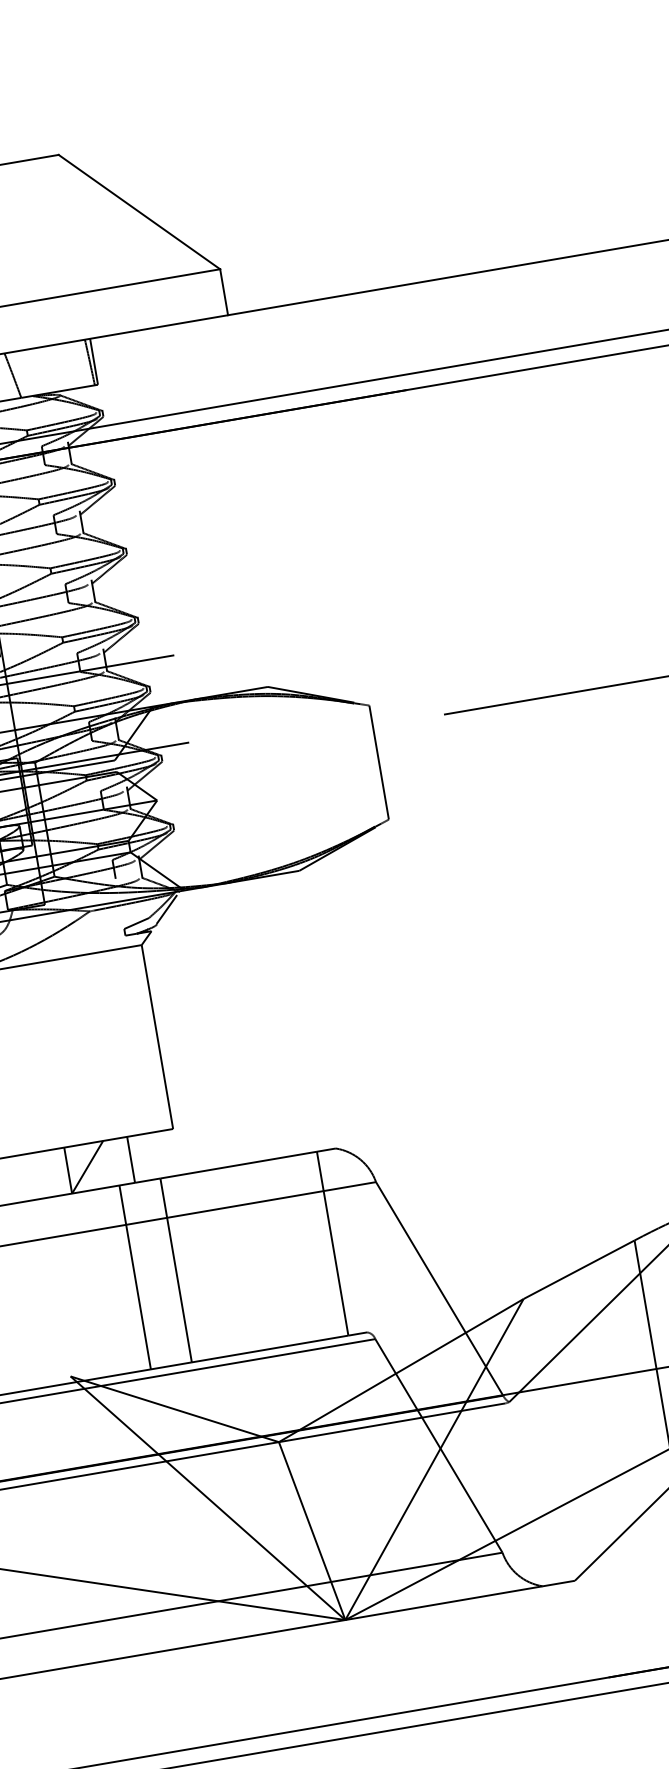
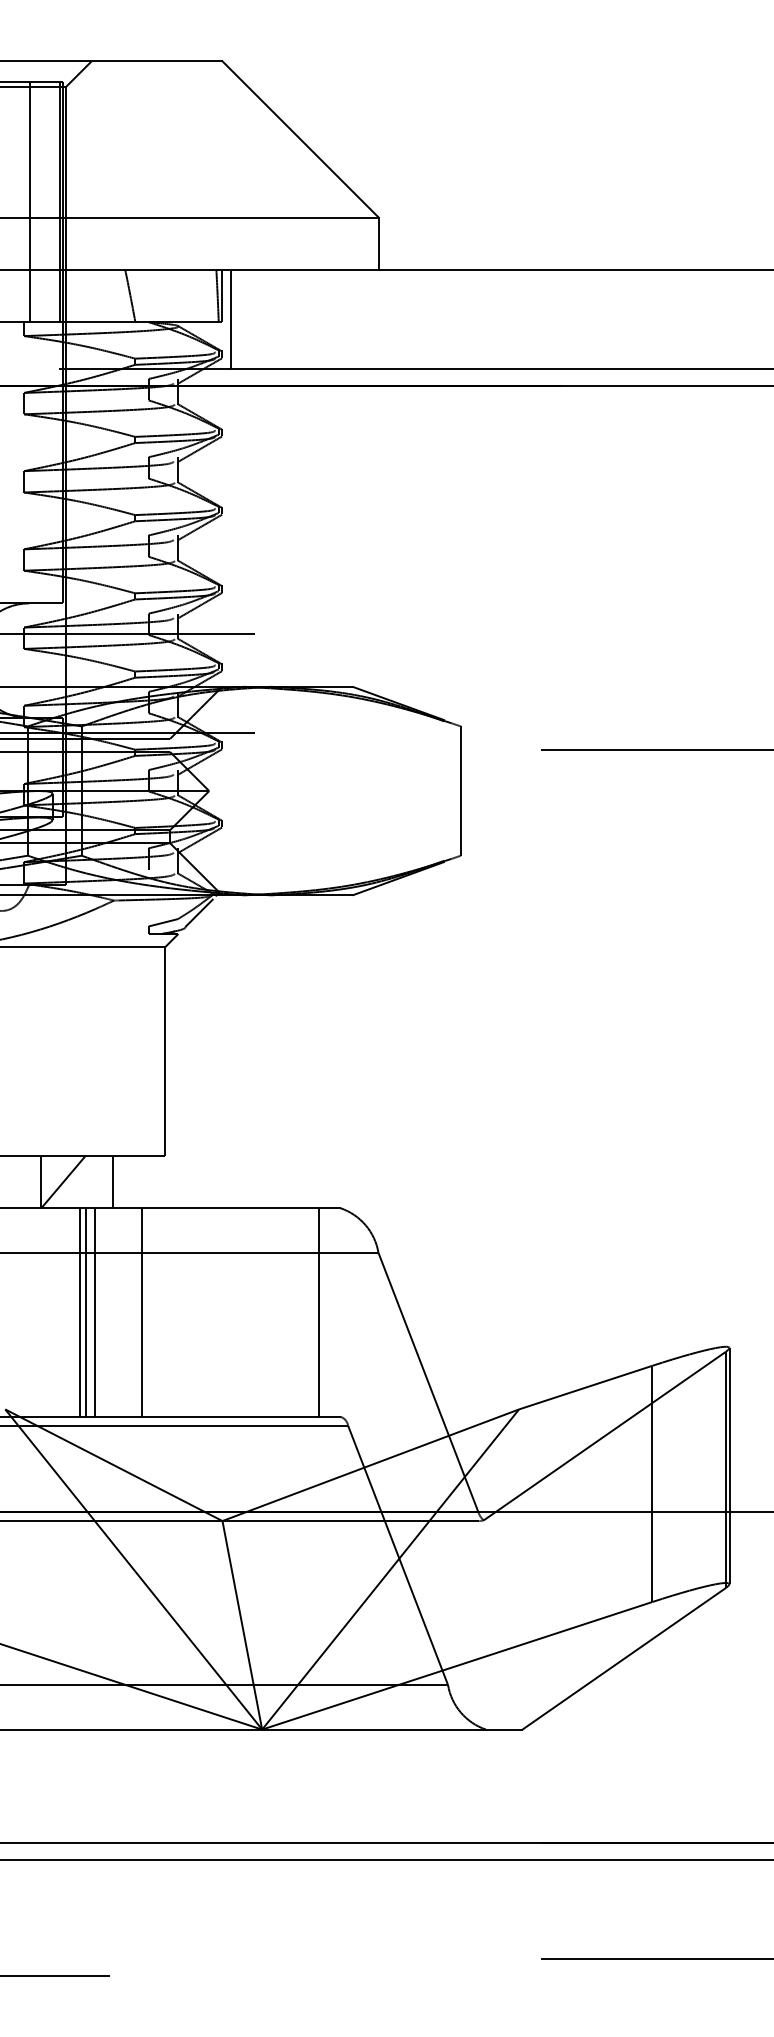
line: (104, 380) -> (230, 318), added
line: (126, 1278) -> (85, 1312), added
line: (122, 1279) -> (80, 1312), added

